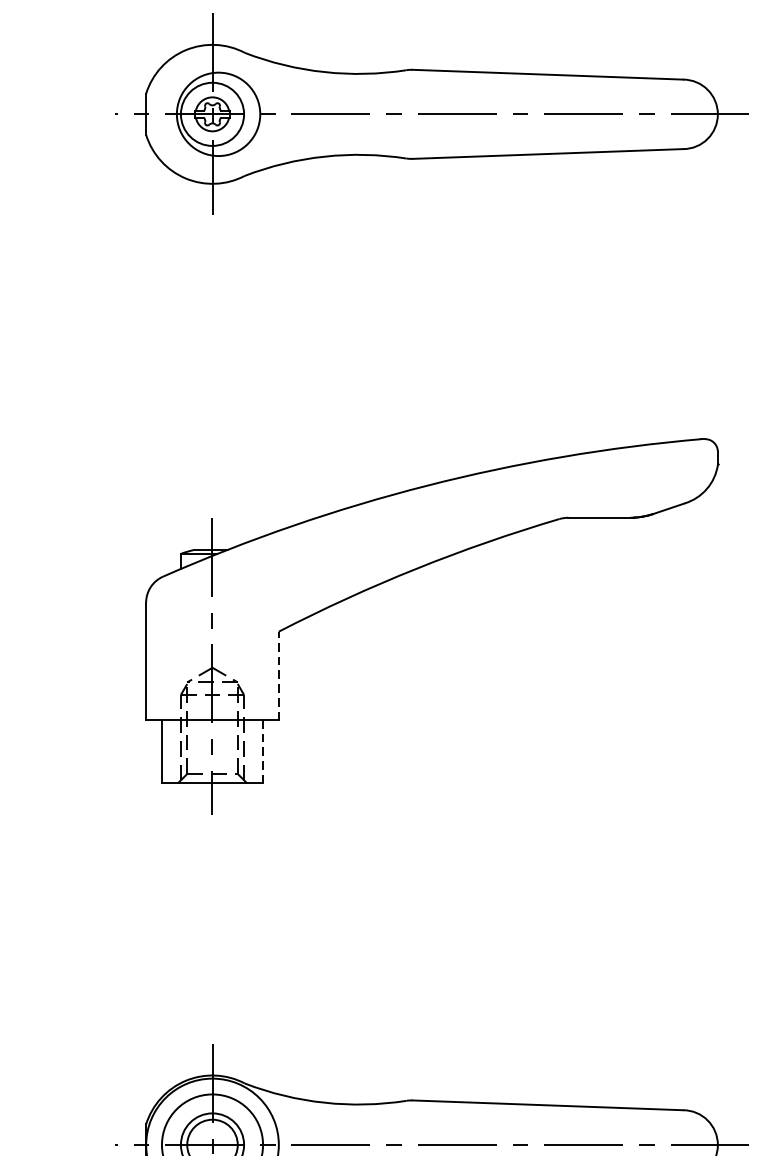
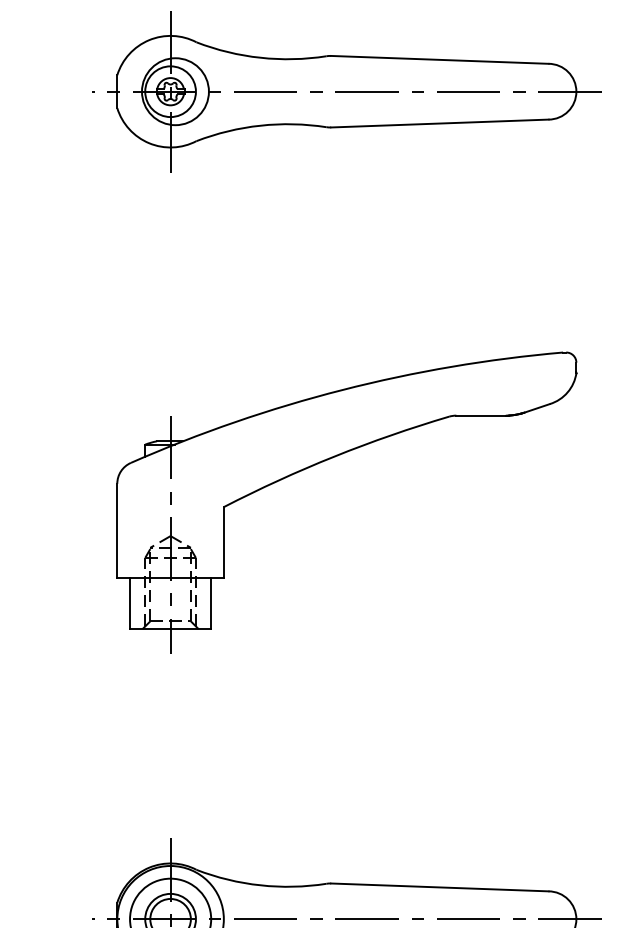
line: (278, 675) -> (223, 542), dashed -> solid
line: (263, 751) -> (211, 603), dashed -> solid

